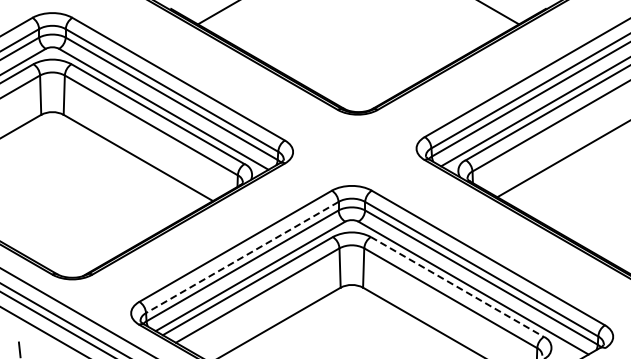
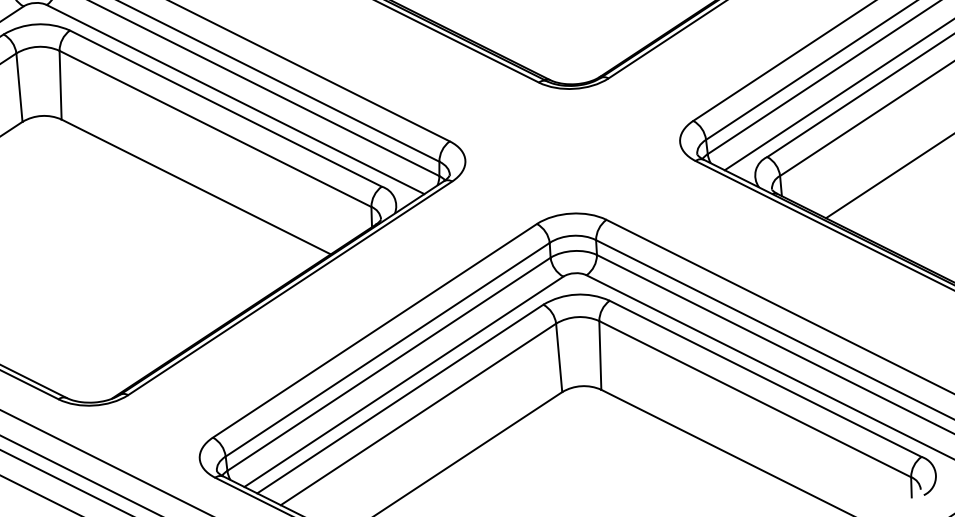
line: (241, 257) -> (386, 349), dashed -> solid
line: (457, 287) -> (765, 379), dashed -> solid

